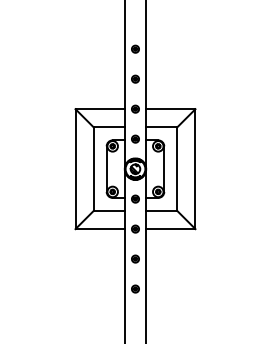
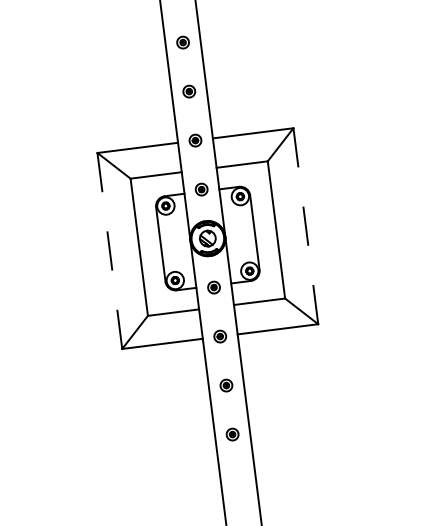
line: (75, 169) -> (109, 251), solid -> dashed
line: (195, 169) -> (305, 226), solid -> dashed

